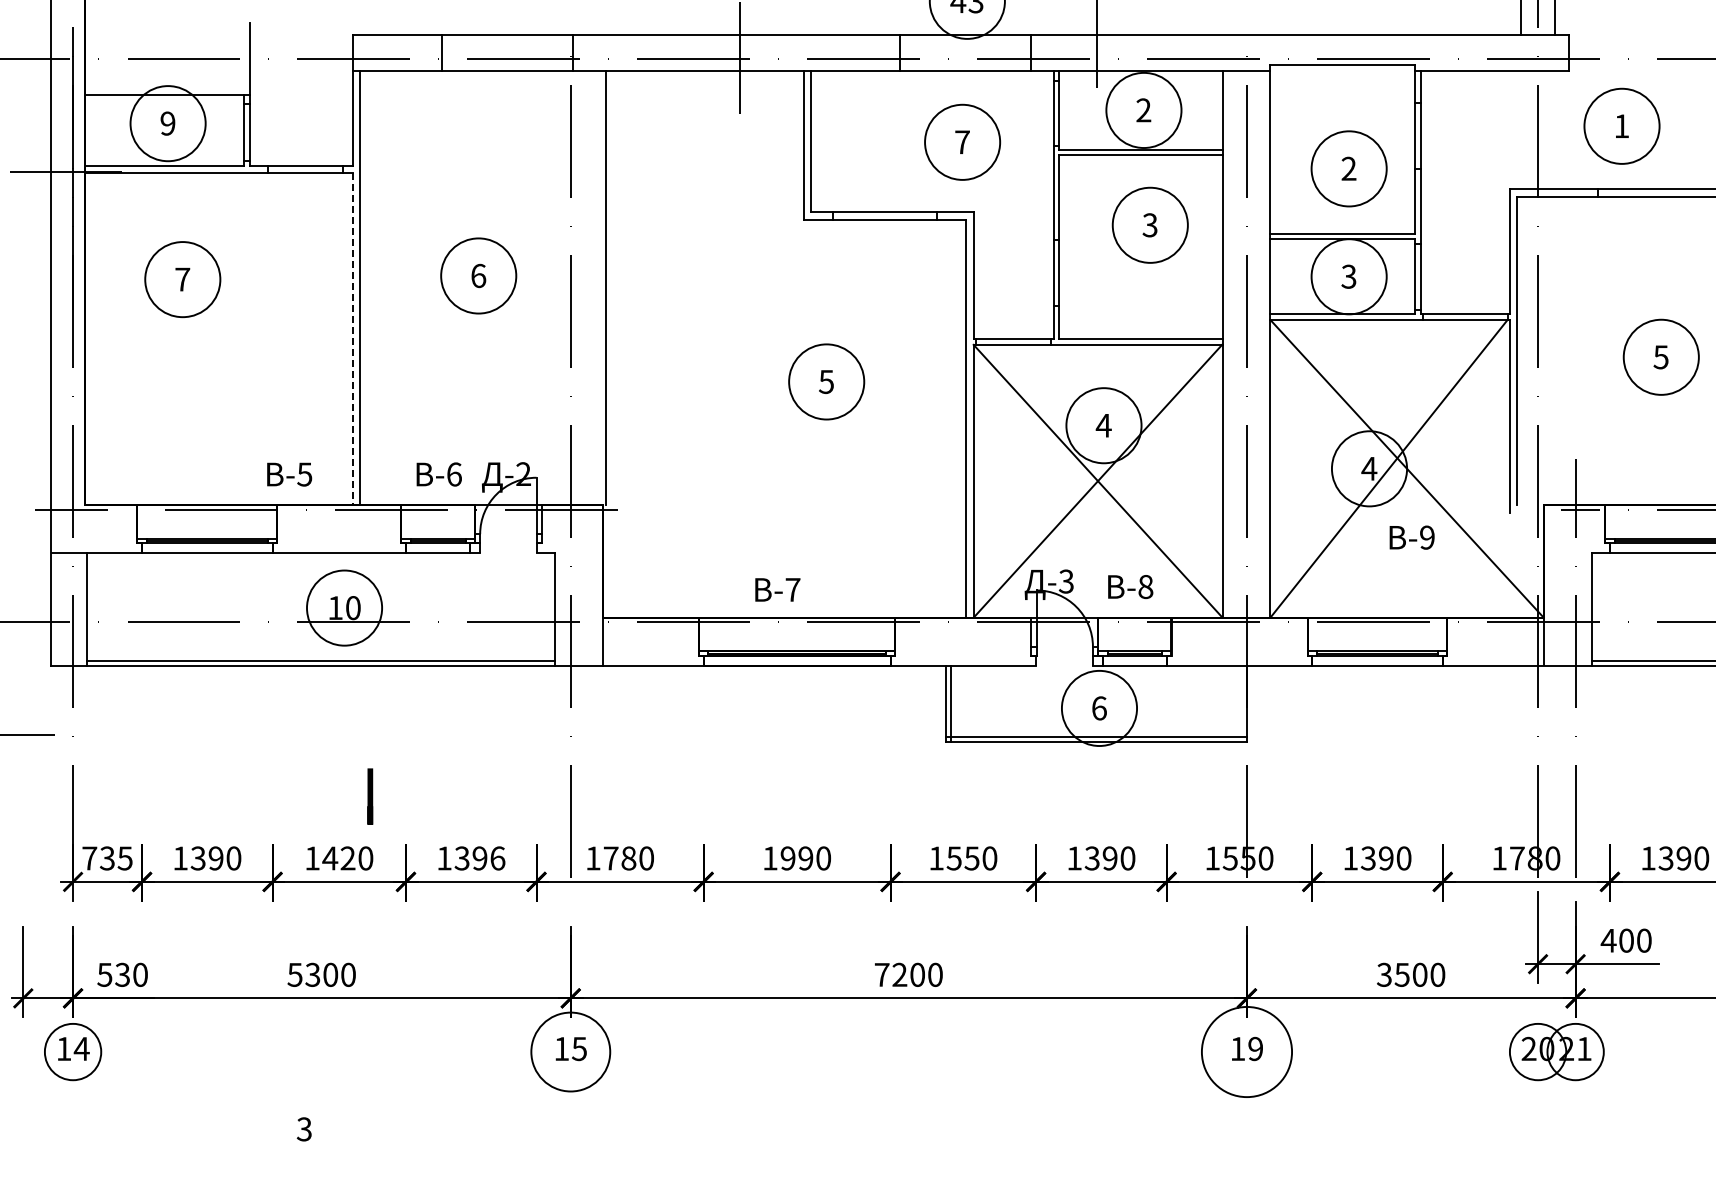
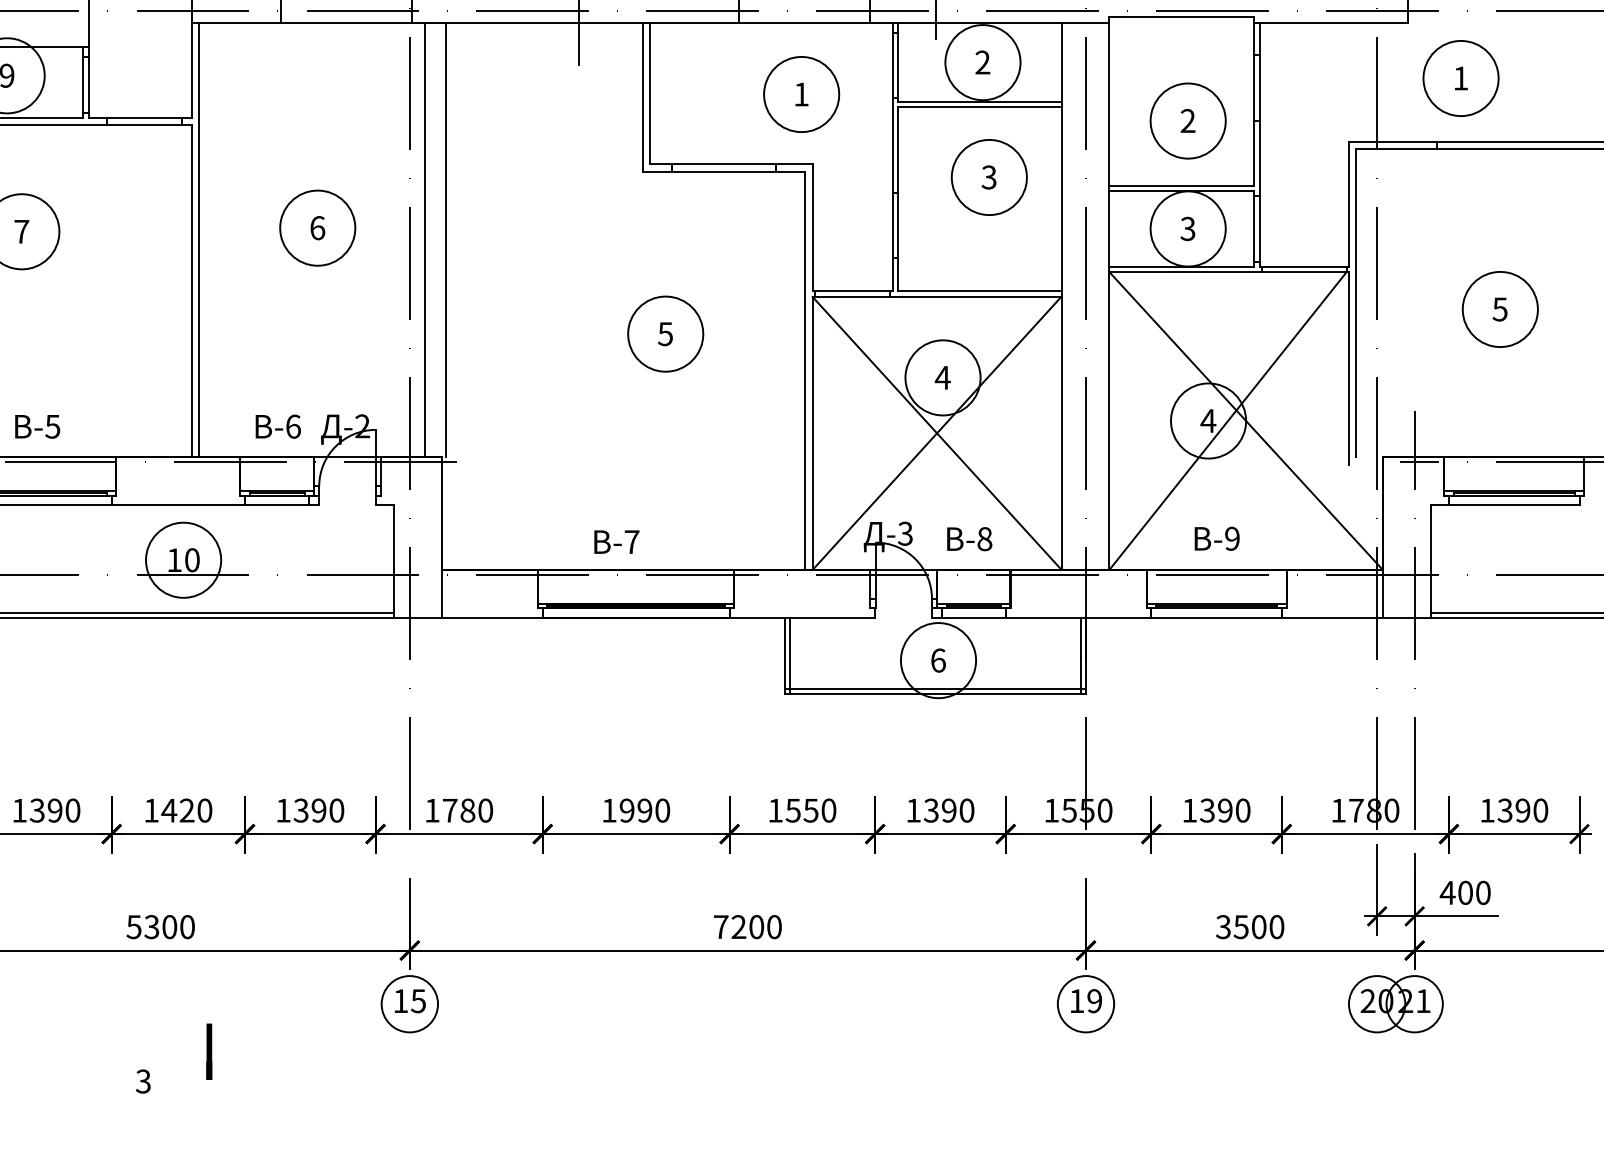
text: (962, 142) -> (801, 94), 7 -> 1
line: (585, 288) -> (424, 240), added
line: (352, 339) -> (191, 291), dashed -> solid
text: (289, 474) -> (37, 426), moved
text: (1411, 537) -> (1216, 538), moved
line: (1242, 703) -> (1081, 655), added
line: (370, 796) -> (209, 1051), moved
text: (497, 858) -> (336, 810), 1396 -> 1390
circle: (570, 1051) -> (409, 1003), size x0.71
circle: (1246, 1051) -> (1085, 1003), size x0.62

